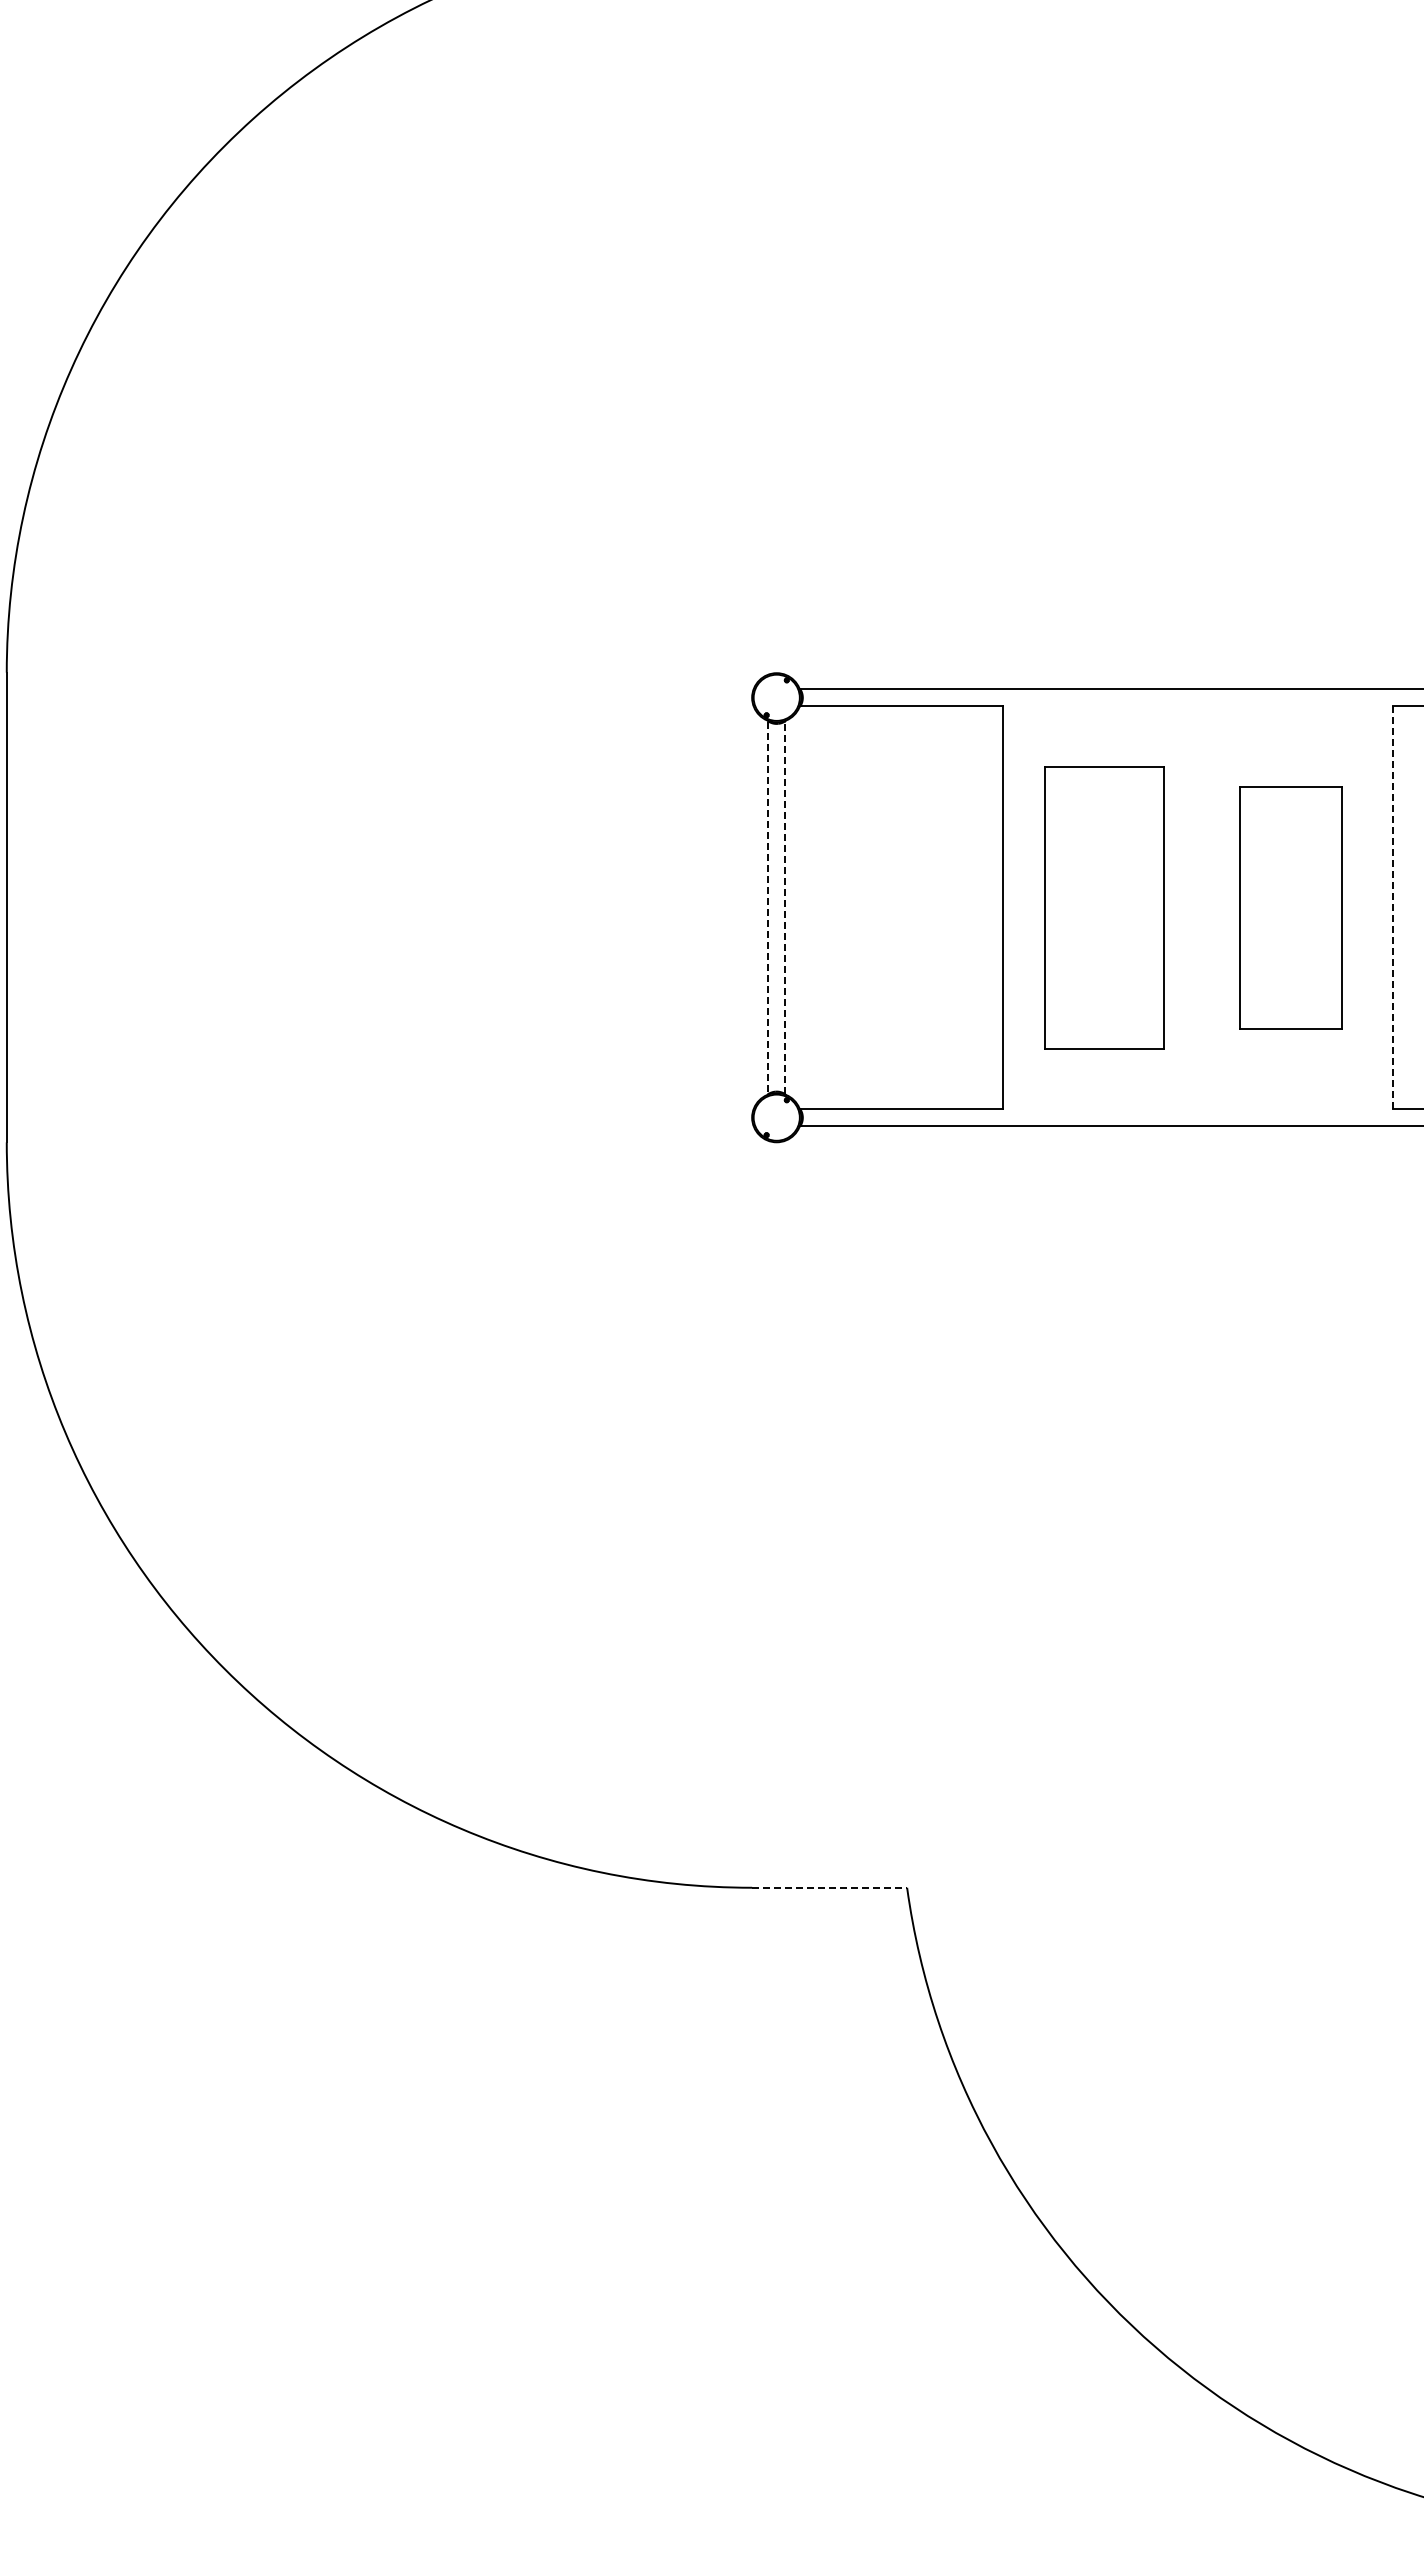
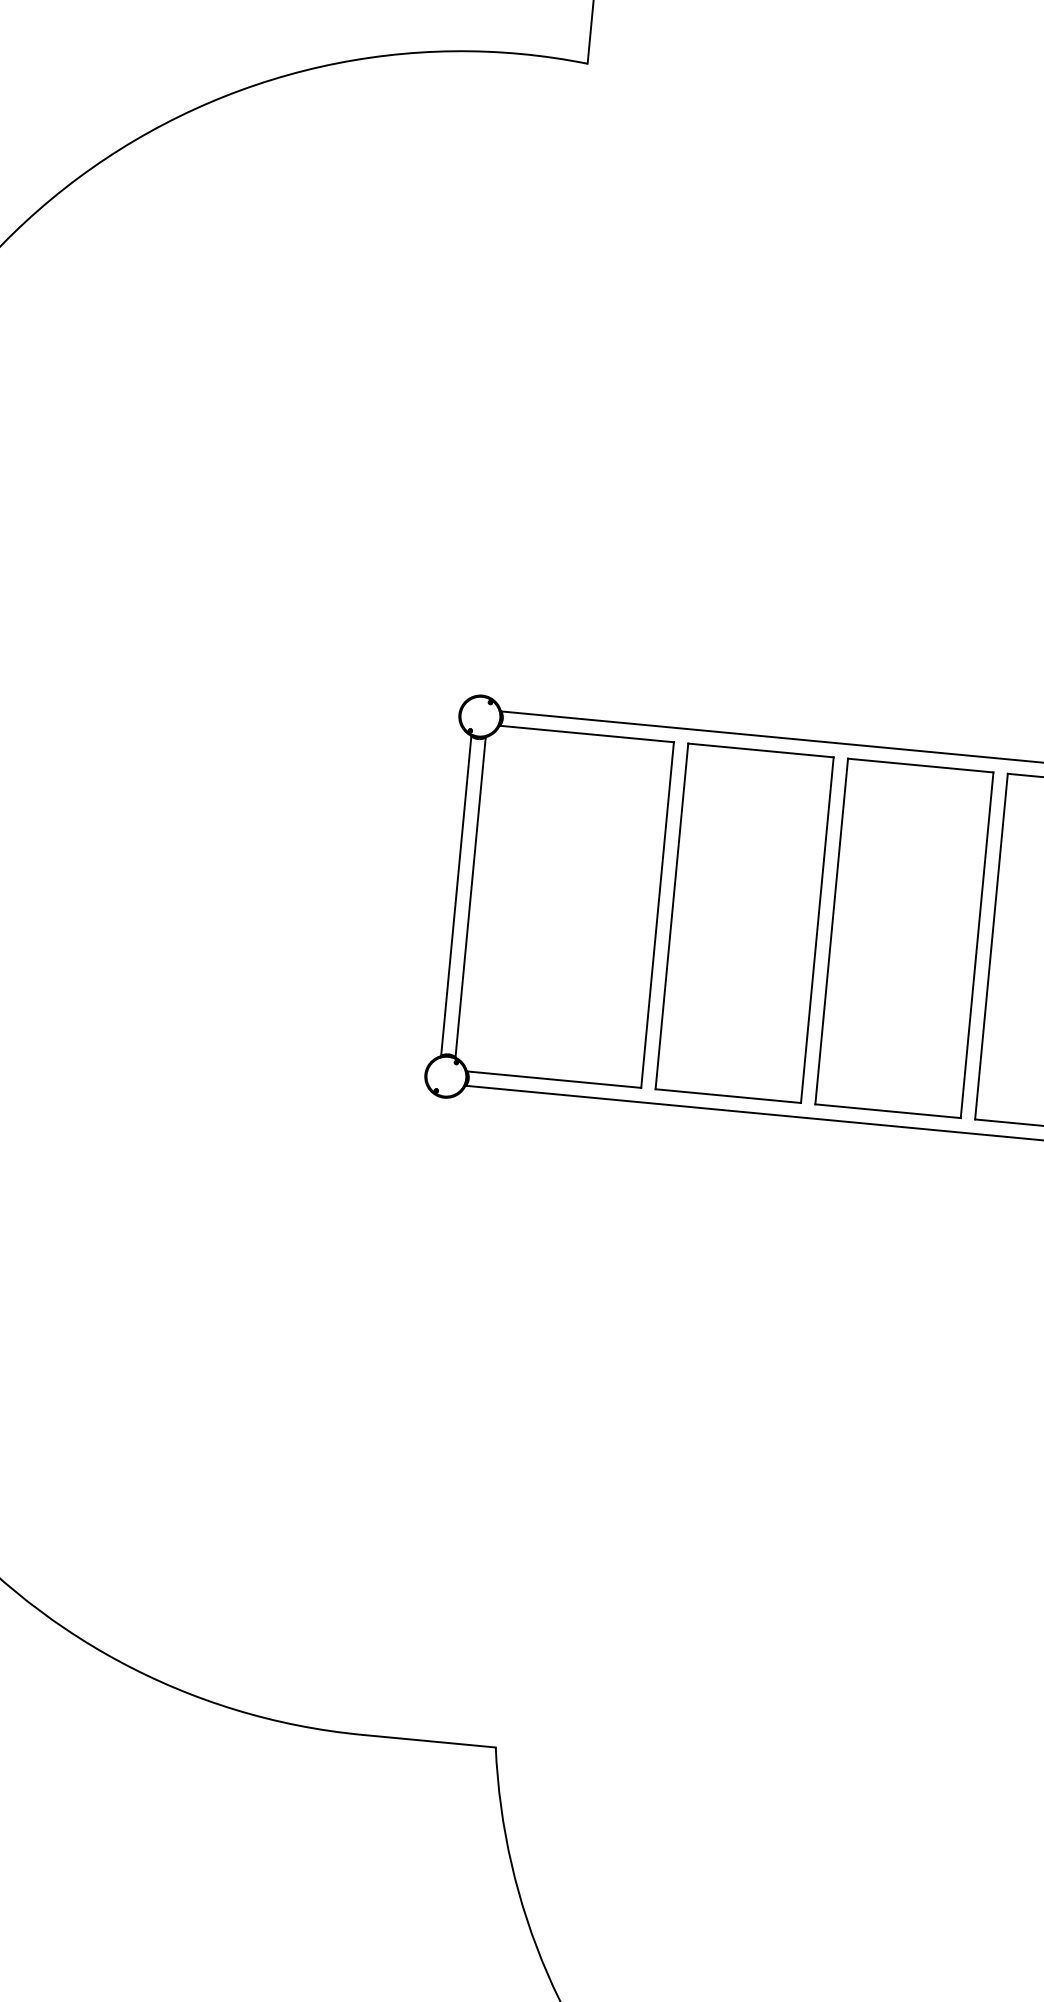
line: (785, 907) -> (470, 897), dashed -> solid
part: (1104, 907) -> (744, 923), size x1.43
part: (1290, 907) -> (903, 938), size x1.67
line: (1392, 907) -> (991, 946), dashed -> solid
line: (768, 908) -> (456, 896), dashed -> solid
line: (830, 1887) -> (430, 1741), dashed -> solid

